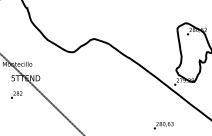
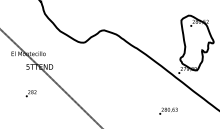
text: (15, 94) -> (30, 93), moved

